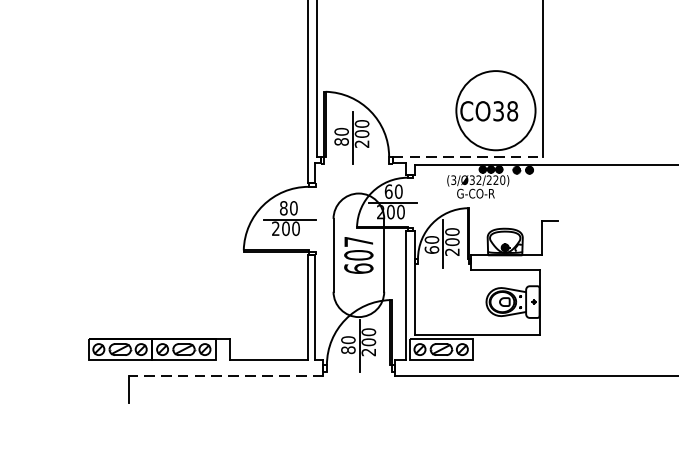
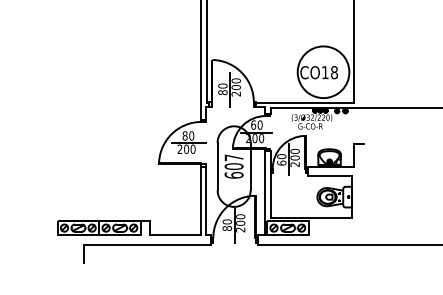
text: (498, 111) -> (325, 72), CO38 -> CO18
line: (468, 157) -> (305, 102), dashed -> solid
line: (226, 376) -> (147, 245), dashed -> solid

